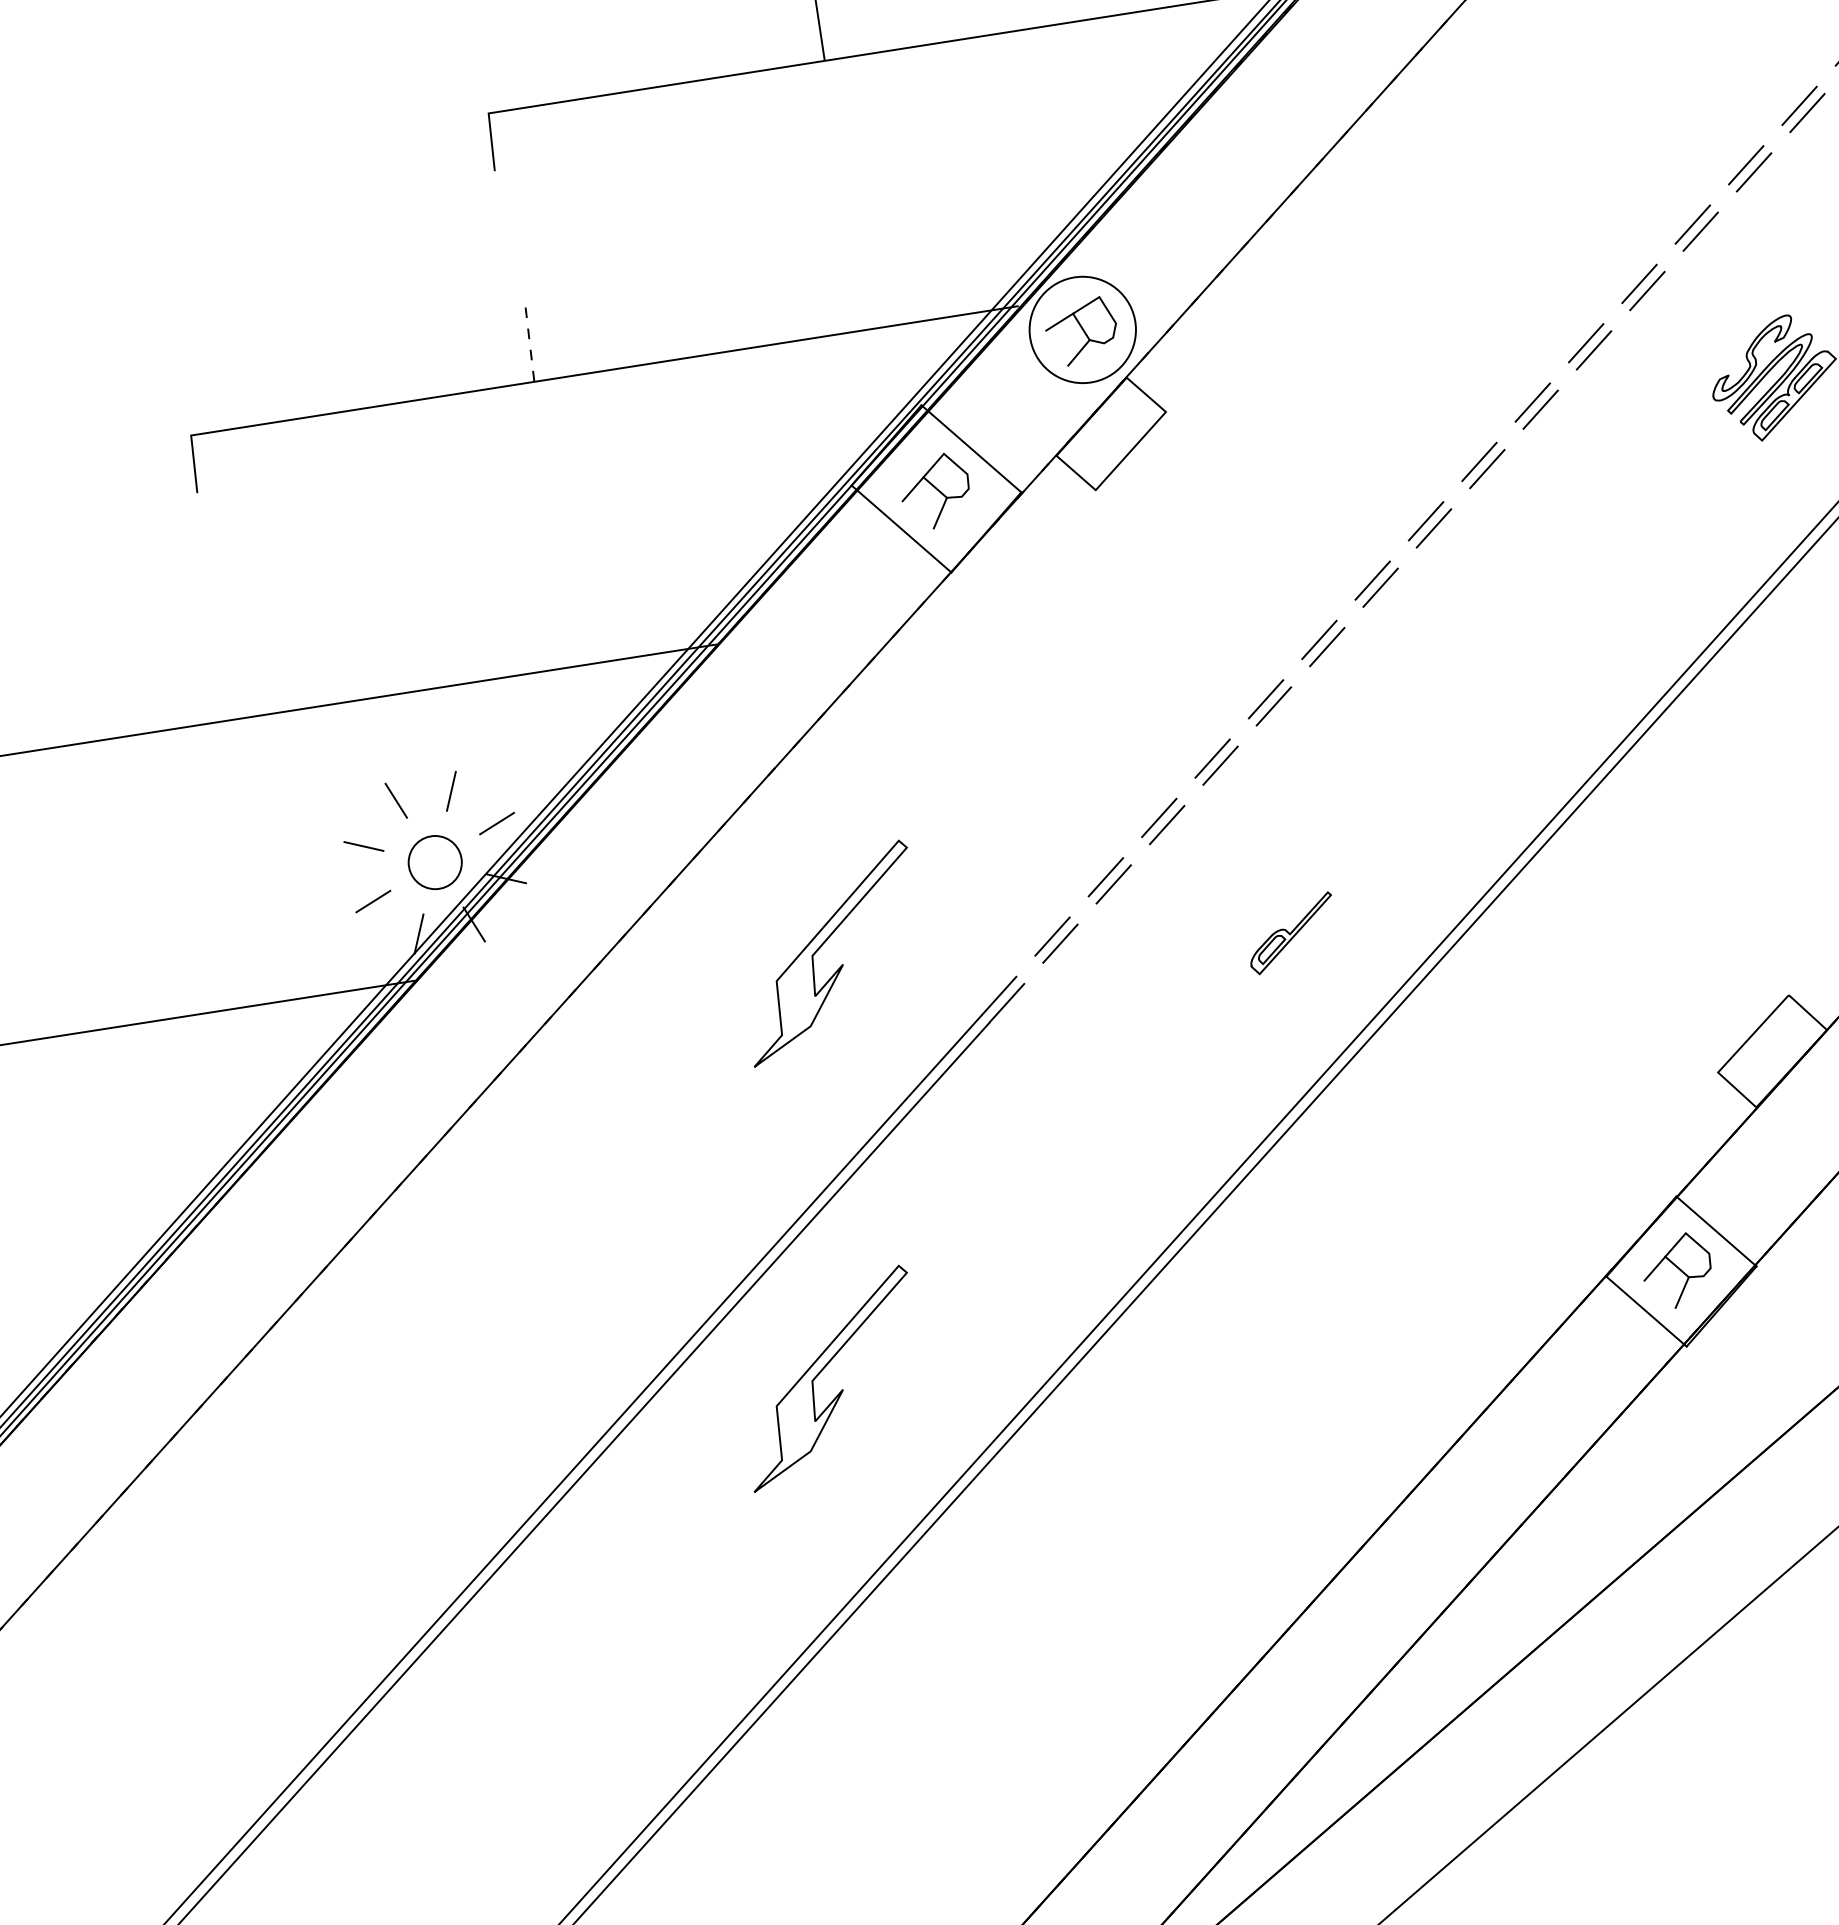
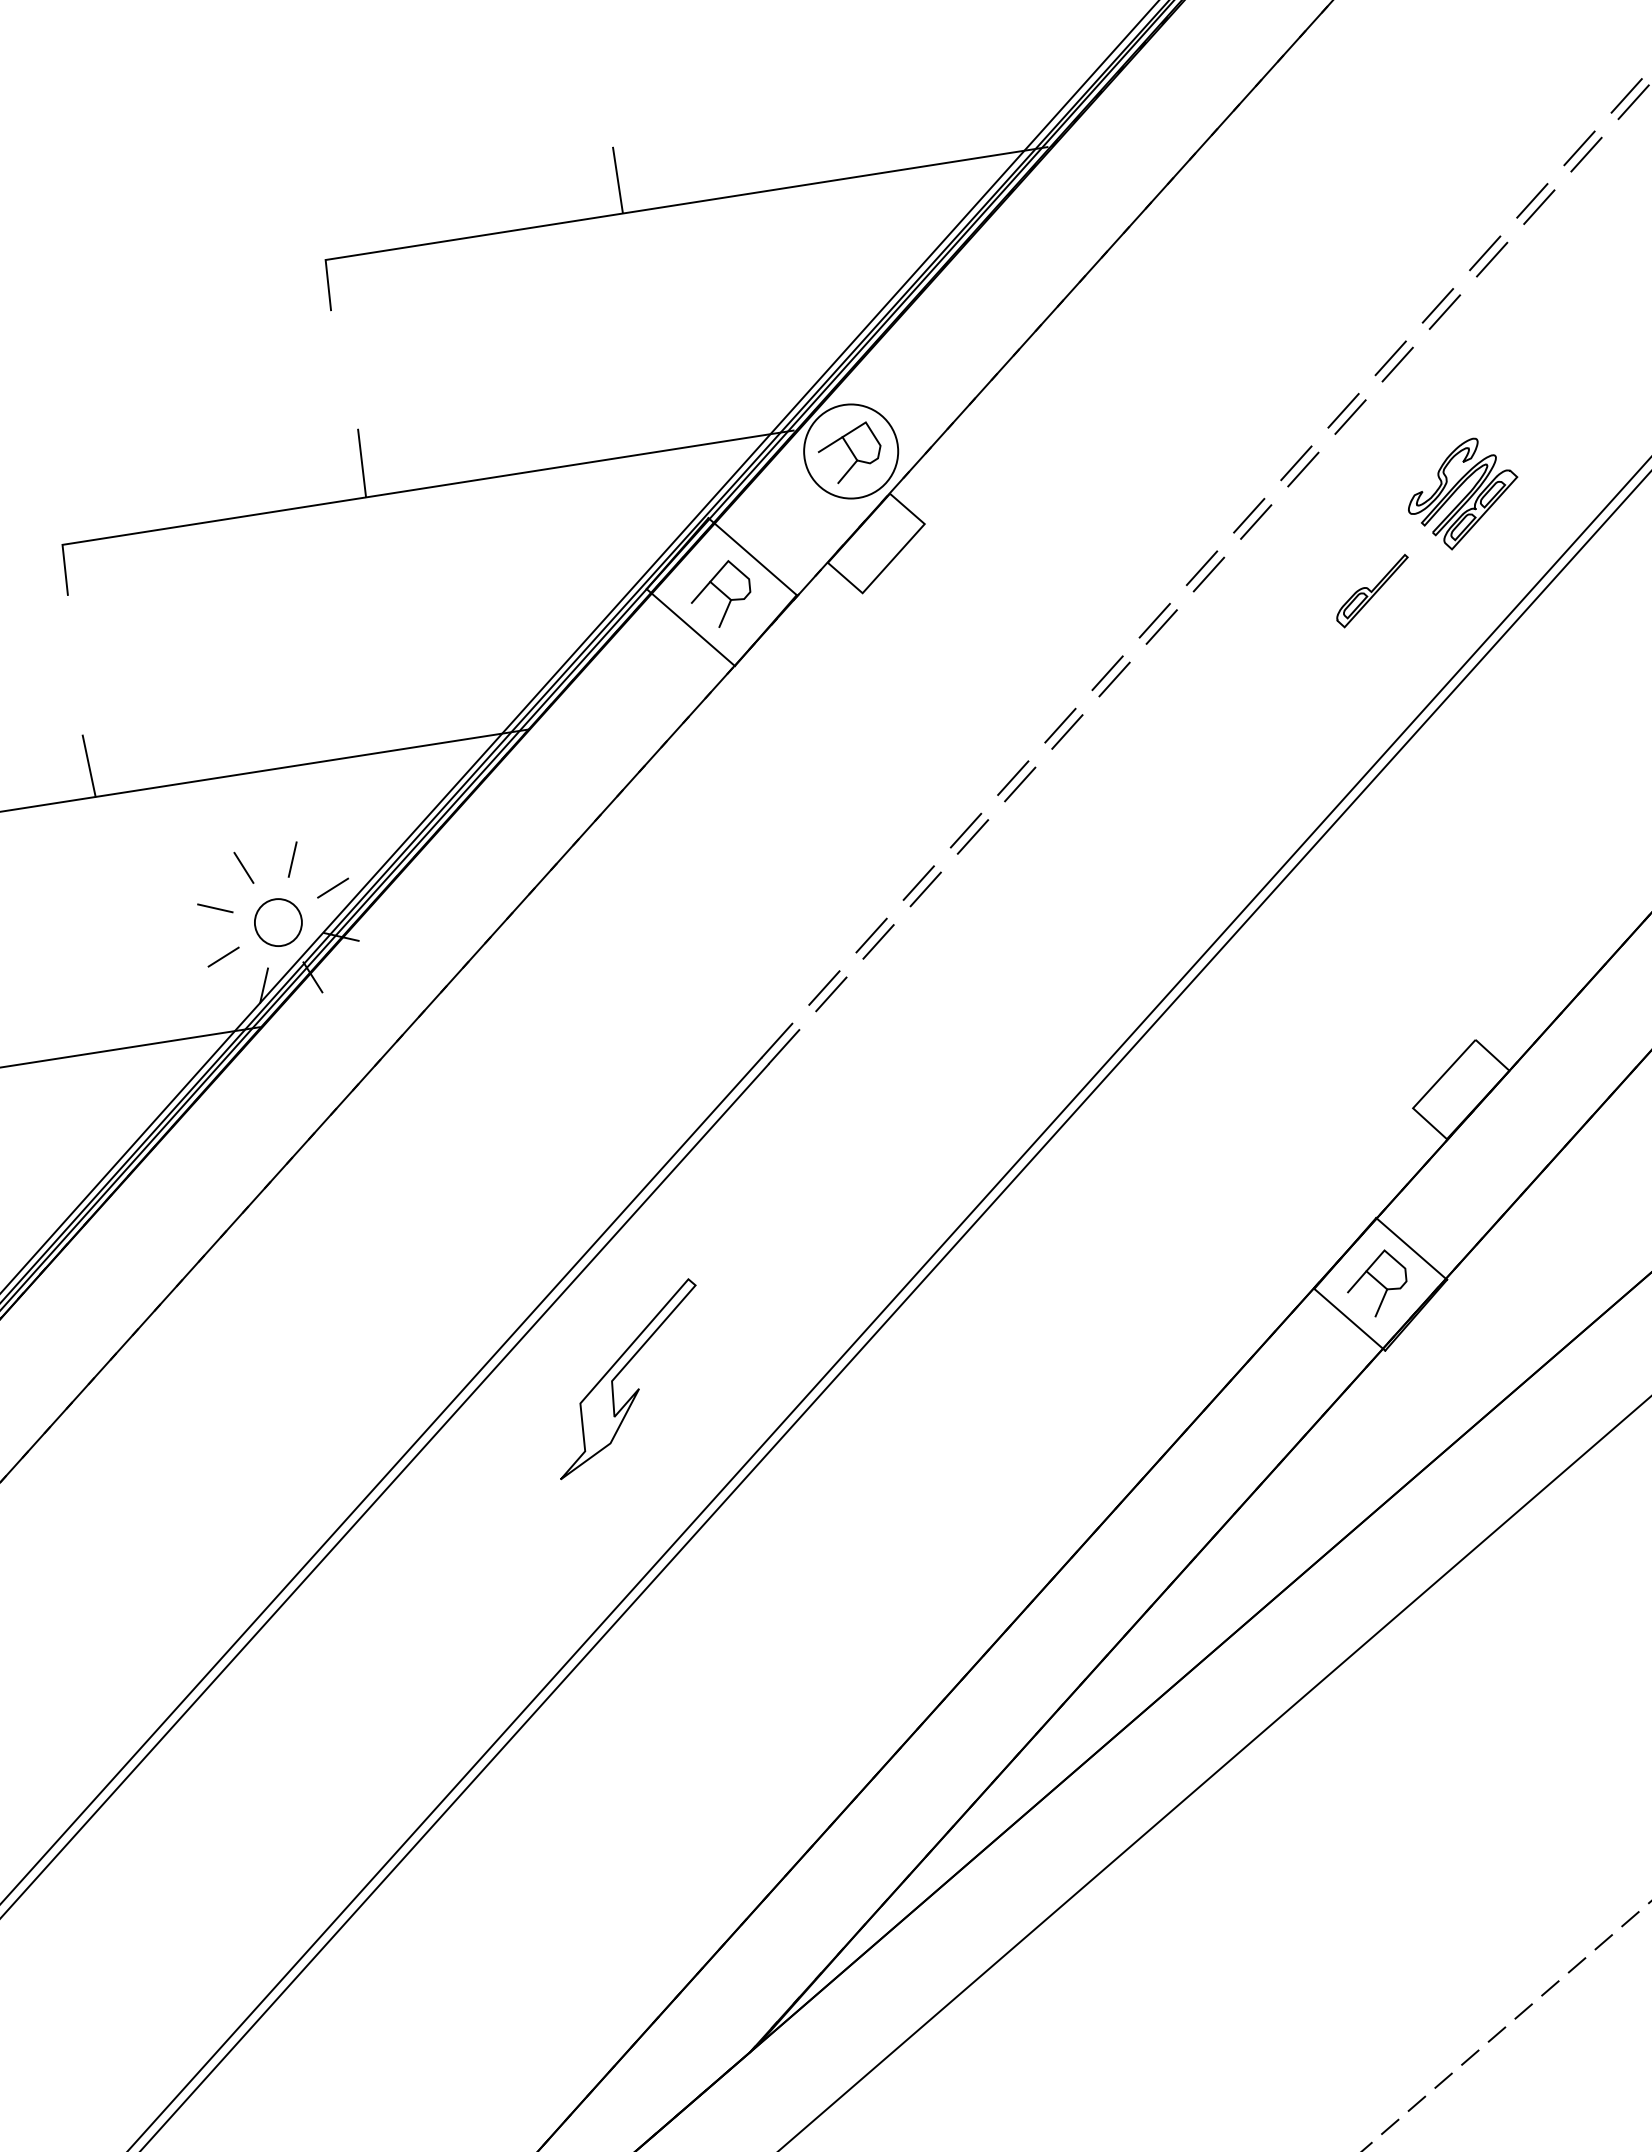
line: (530, 343) -> (362, 463), dashed -> solid
line: (220, 684) -> (88, 765), added
part: (1291, 933) -> (1372, 591), moved
part: (822, 947) -> (620, 997), removed

